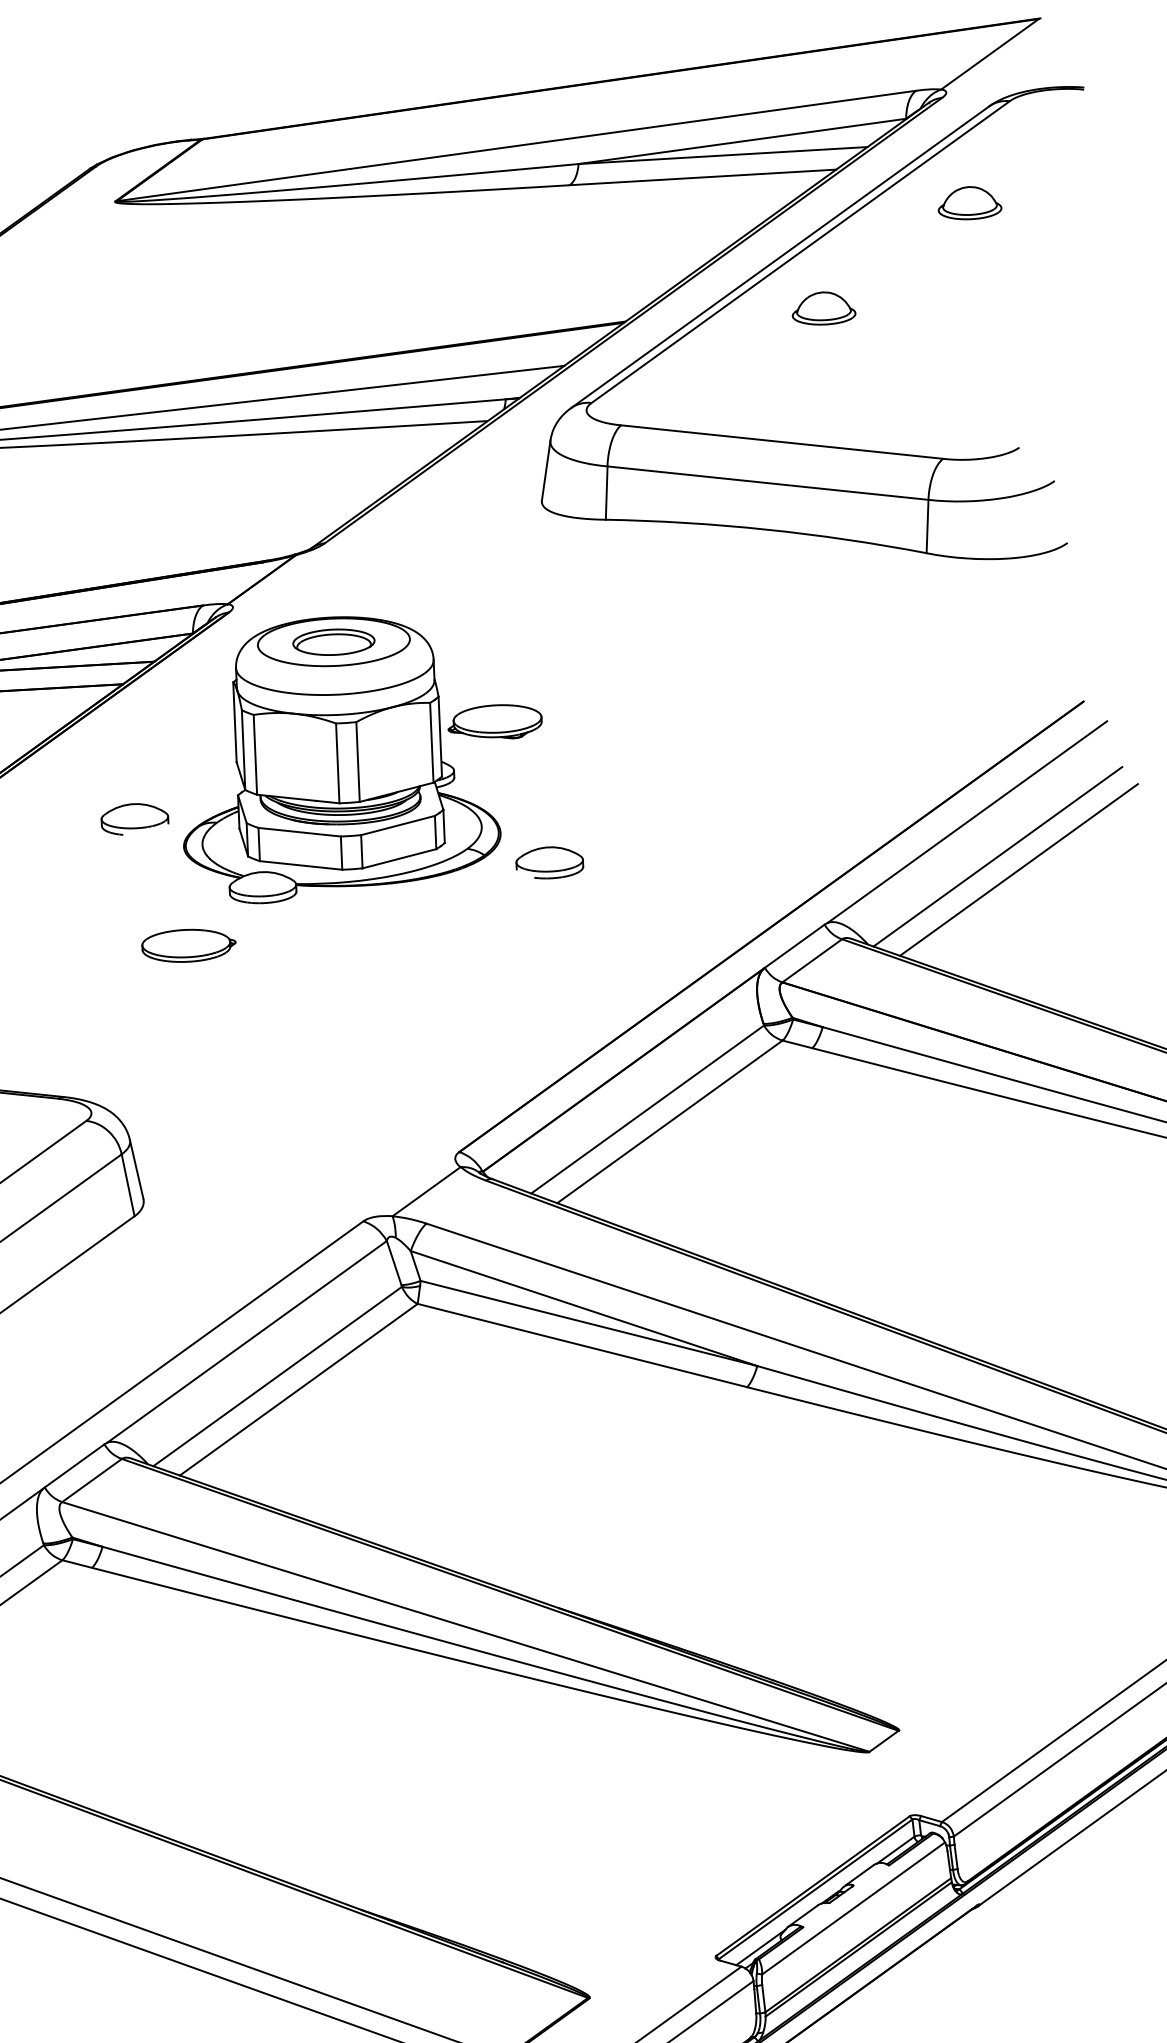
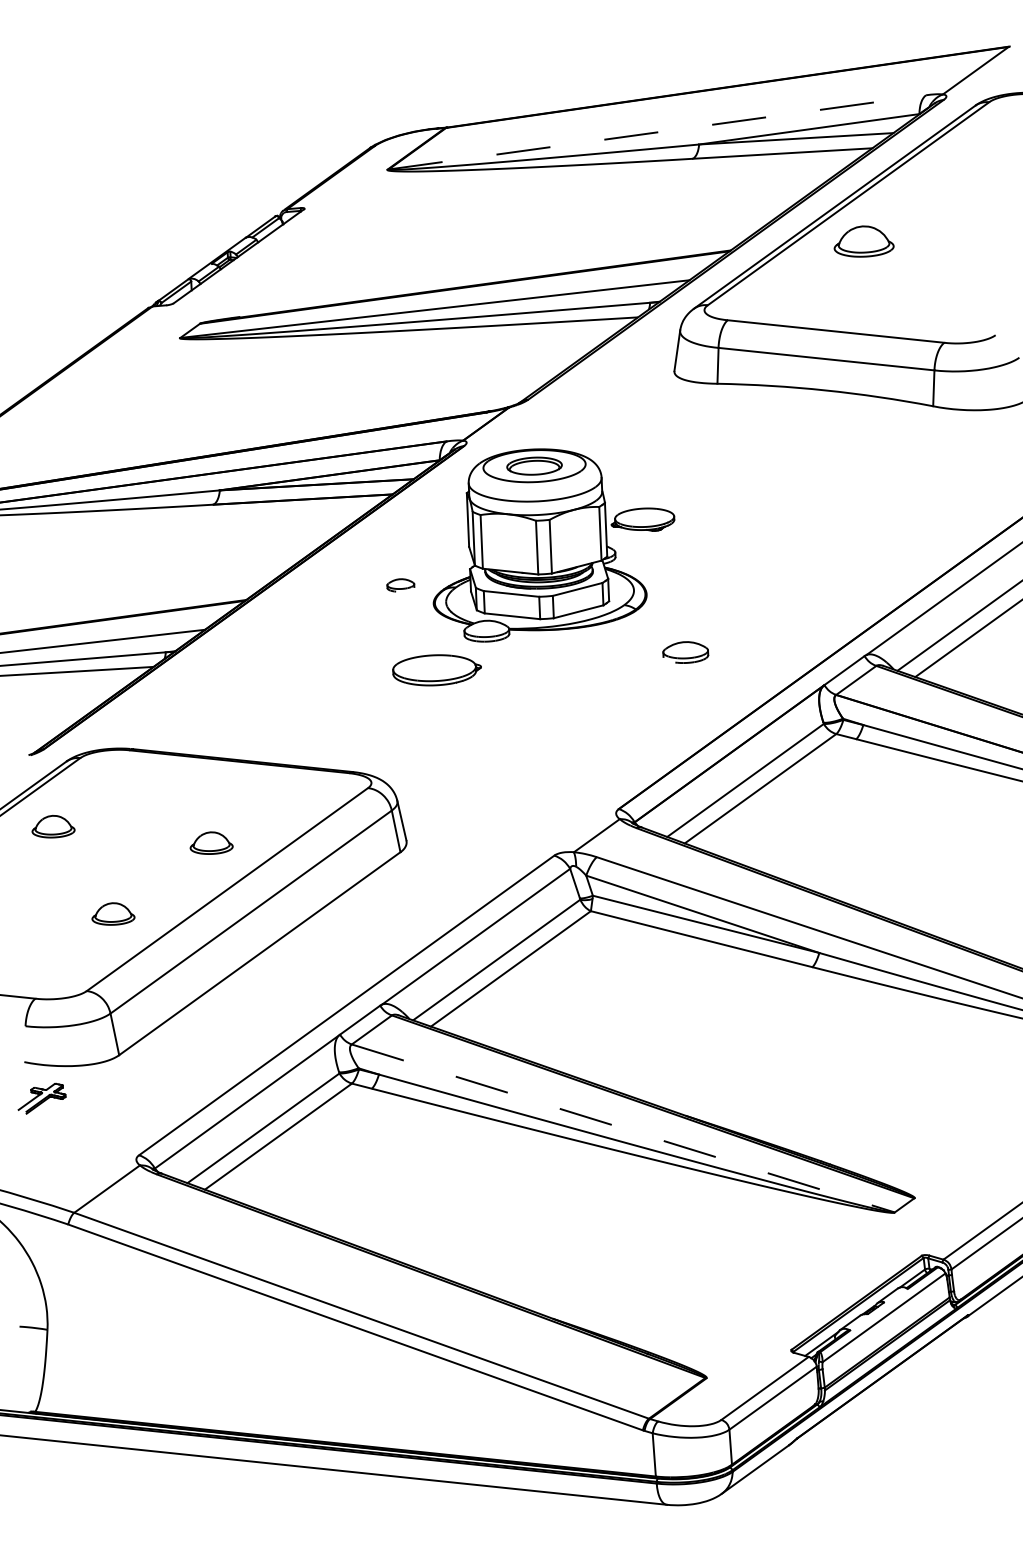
line: (516, 146) -> (657, 132), solid -> dashed
part: (970, 202) -> (962, 170), removed
part: (824, 308) -> (864, 241), size x1.4
part: (134, 819) -> (400, 585), size x0.6
part: (549, 862) -> (685, 652), moved
part: (188, 946) -> (436, 670), size x1.4
line: (466, 1627) -> (623, 1128), solid -> dashed

